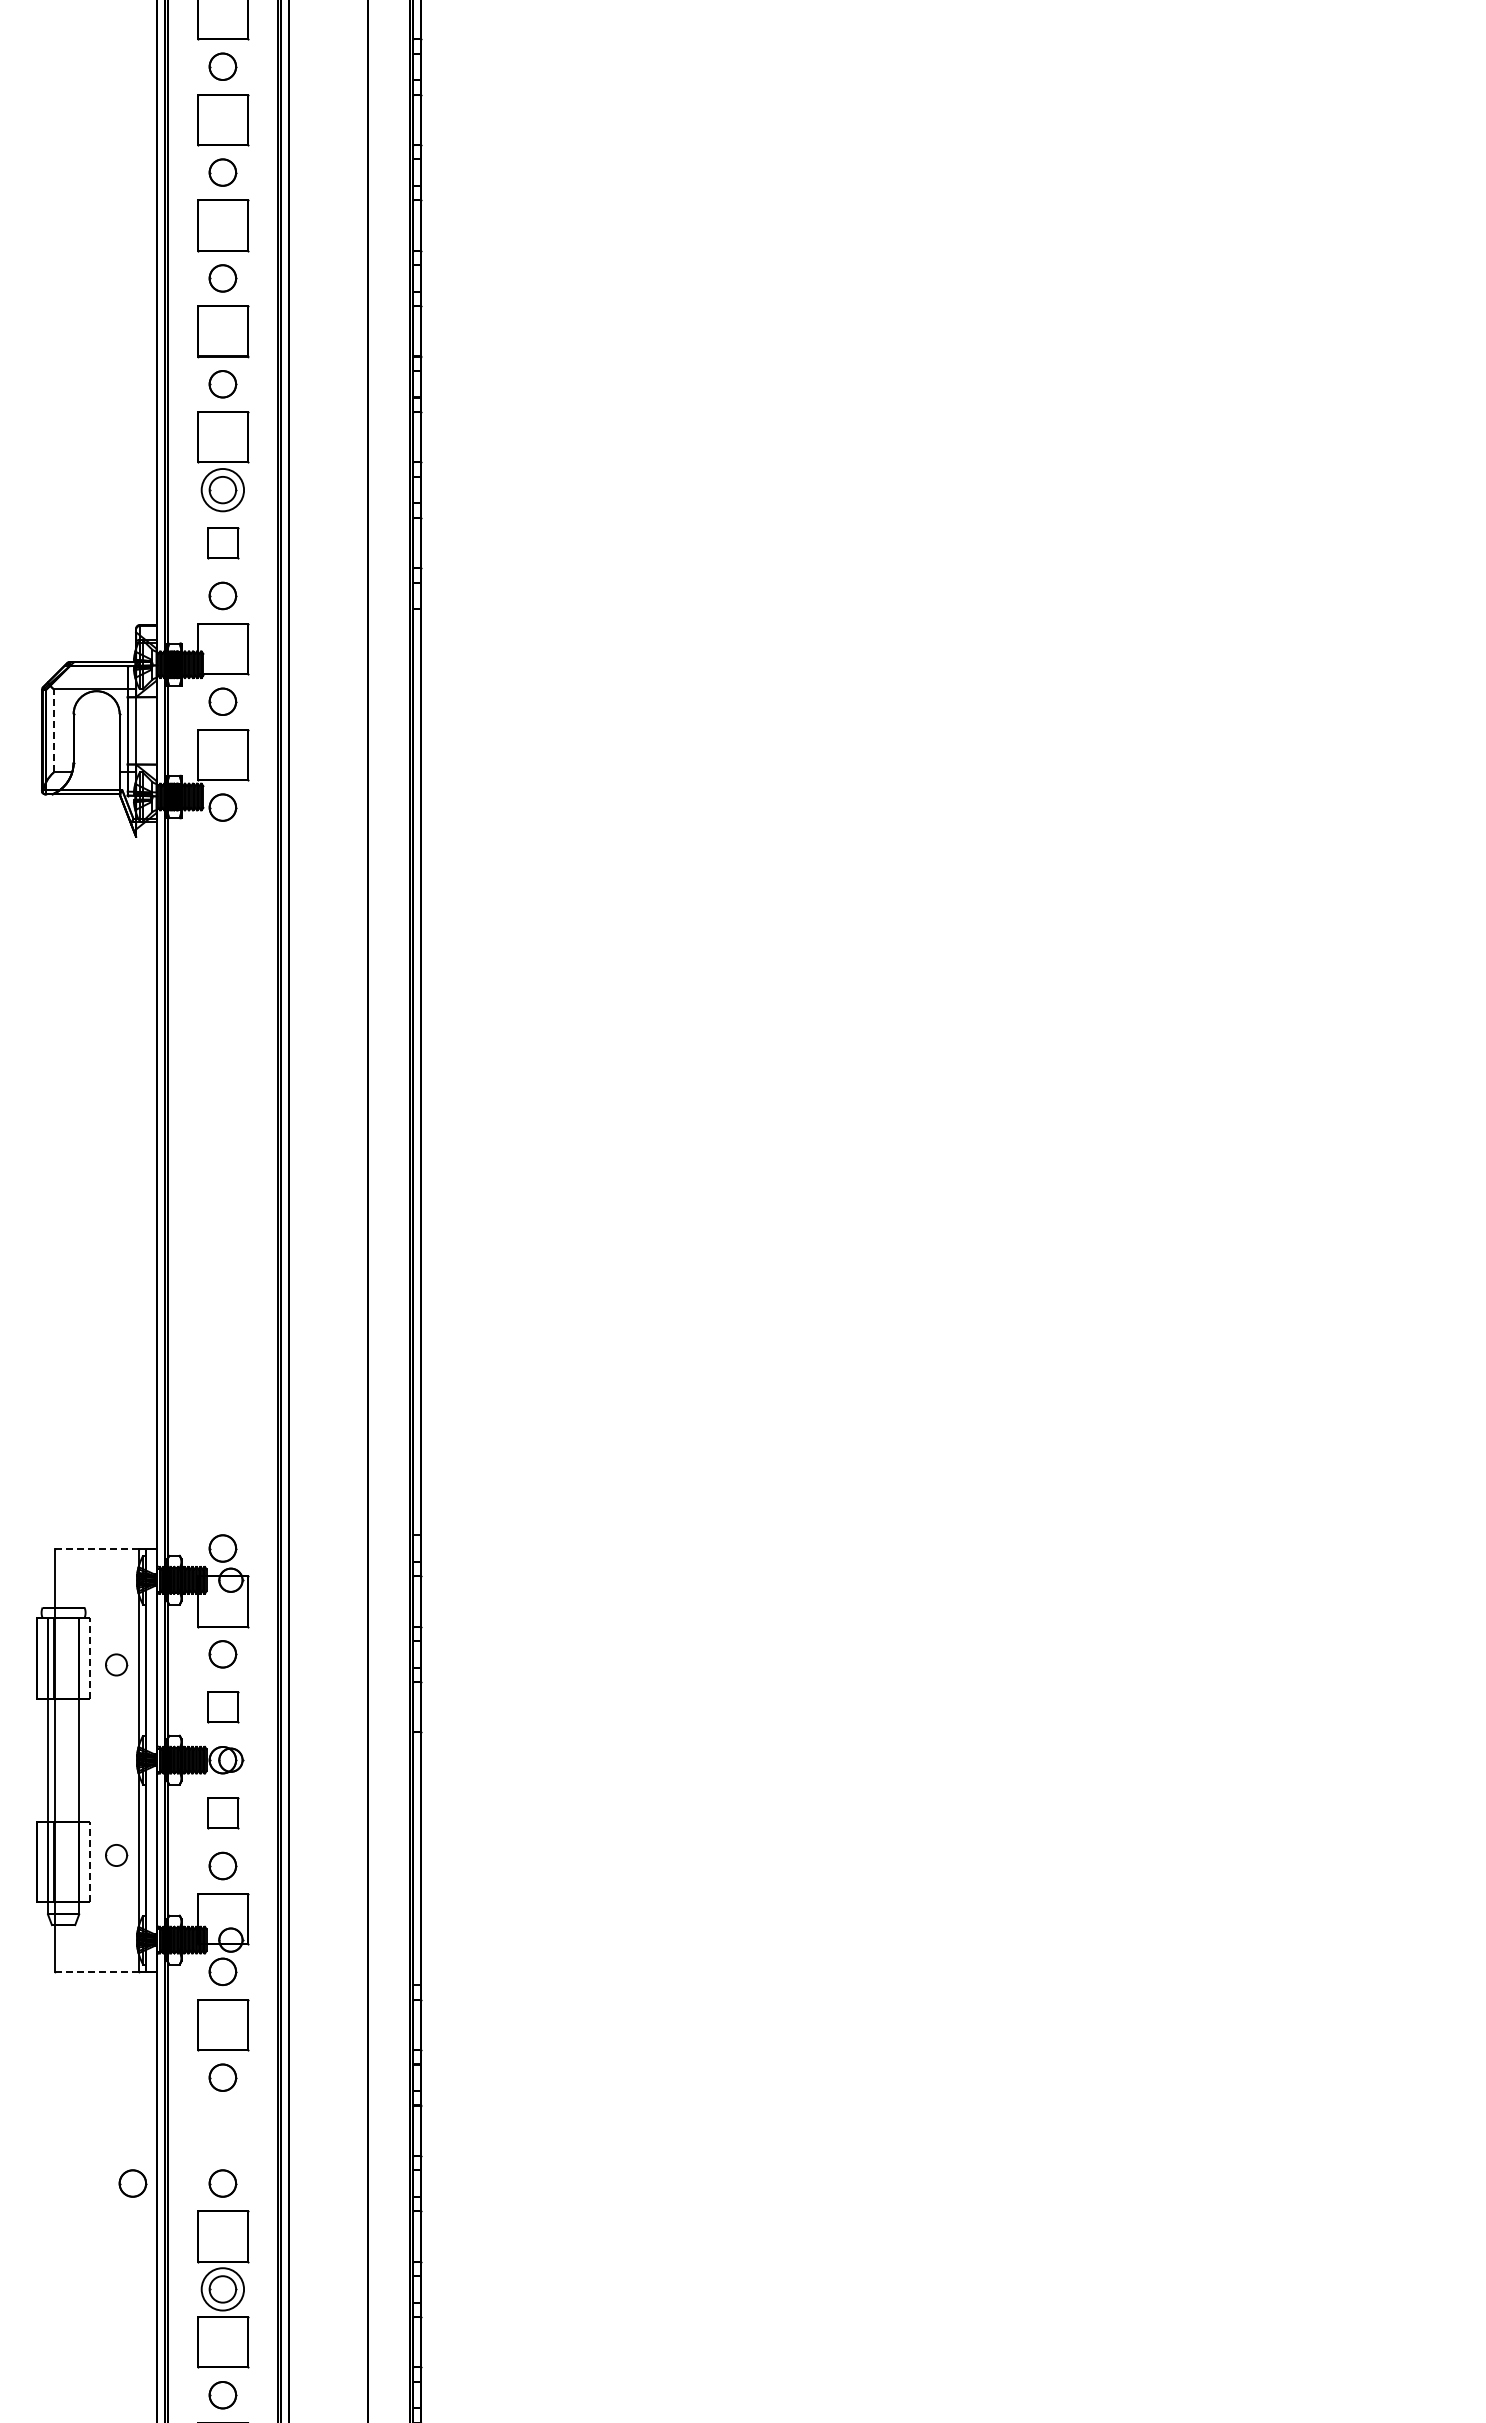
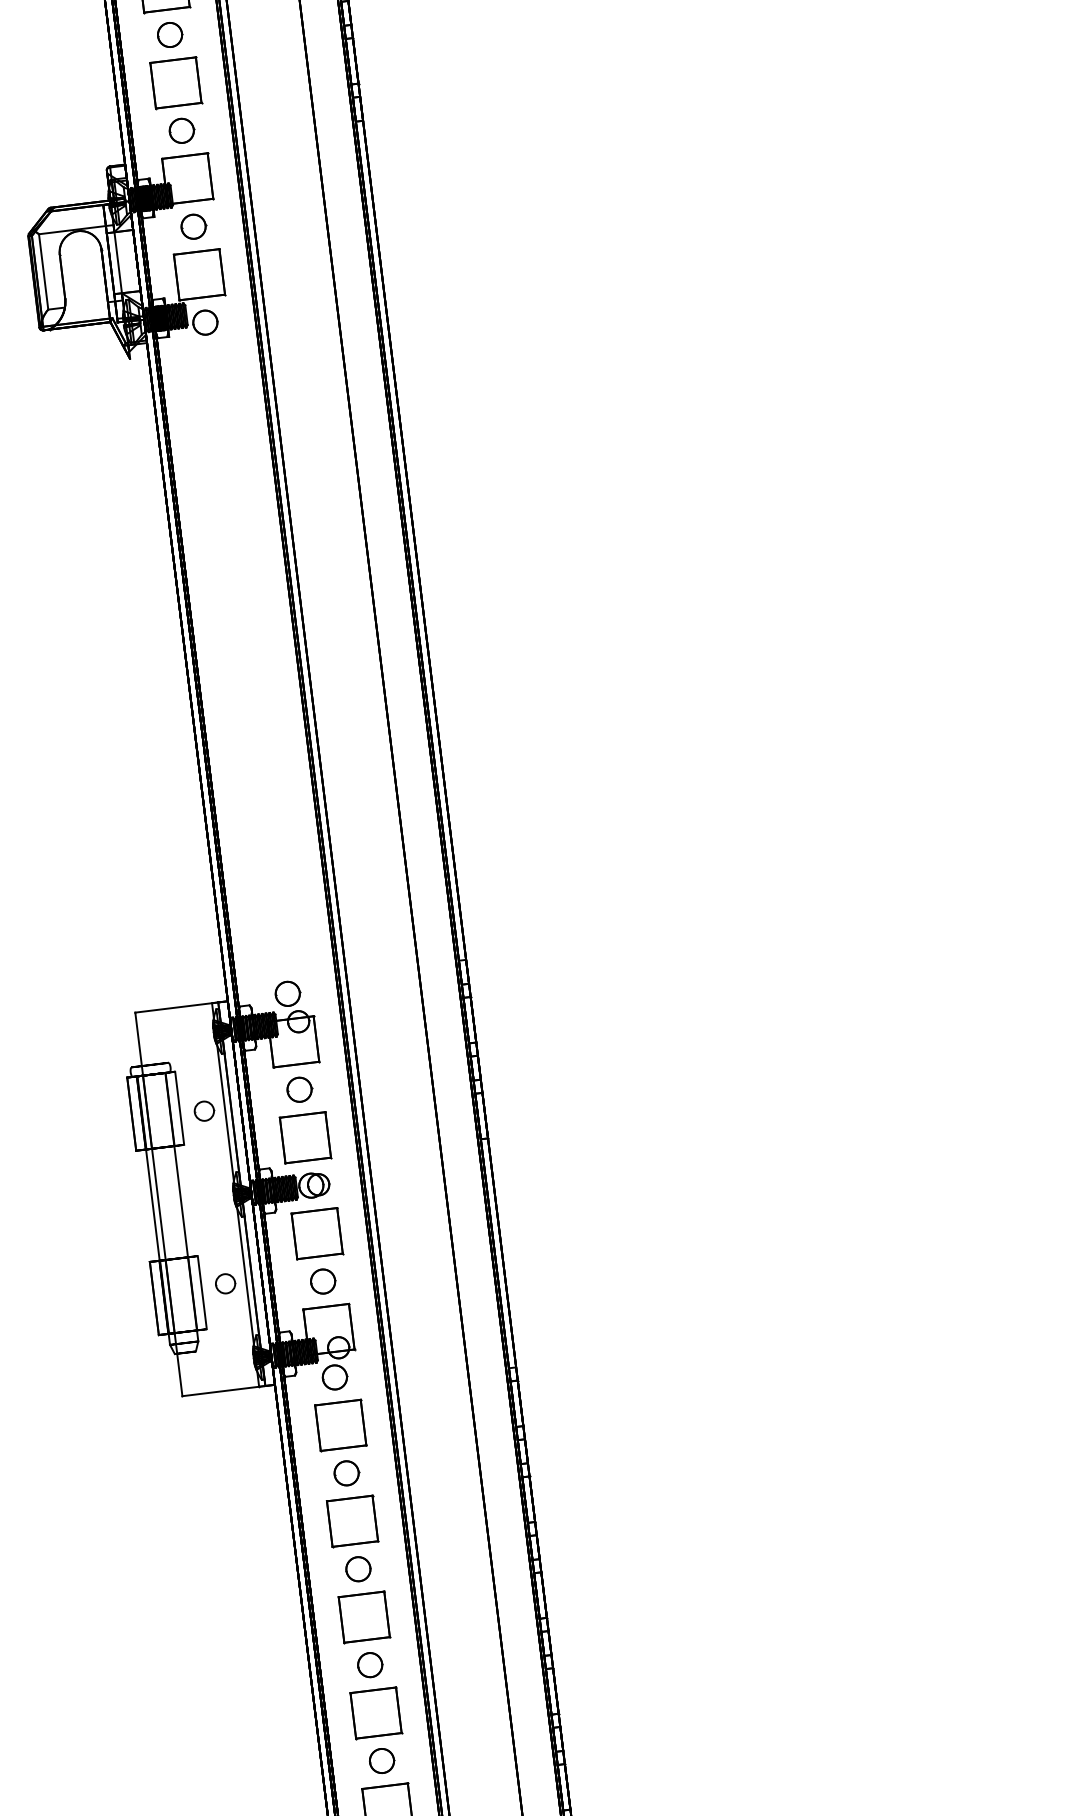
circle: (222, 489) -> (169, 34), size x0.62
part: (223, 543) -> (176, 83), size x1.67
line: (53, 730) -> (43, 271), dashed -> solid
line: (97, 1548) -> (174, 1007), dashed -> solid
line: (90, 1657) -> (179, 1107), dashed -> solid
part: (223, 1707) -> (306, 1137), size x1.67
part: (223, 1813) -> (317, 1233), size x1.67
line: (90, 1861) -> (202, 1292), dashed -> solid
line: (97, 1971) -> (221, 1391), dashed -> solid
part: (223, 2130) -> (353, 1521), added
part: (132, 2183) -> (276, 1579), removed
circle: (222, 2289) -> (369, 1665), size x0.62

